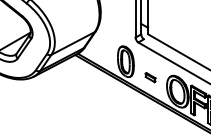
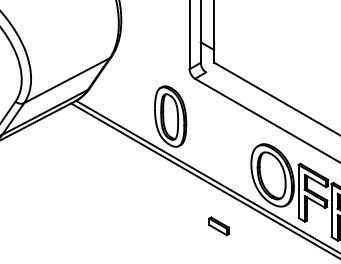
part: (150, 77) -> (218, 226), moved

